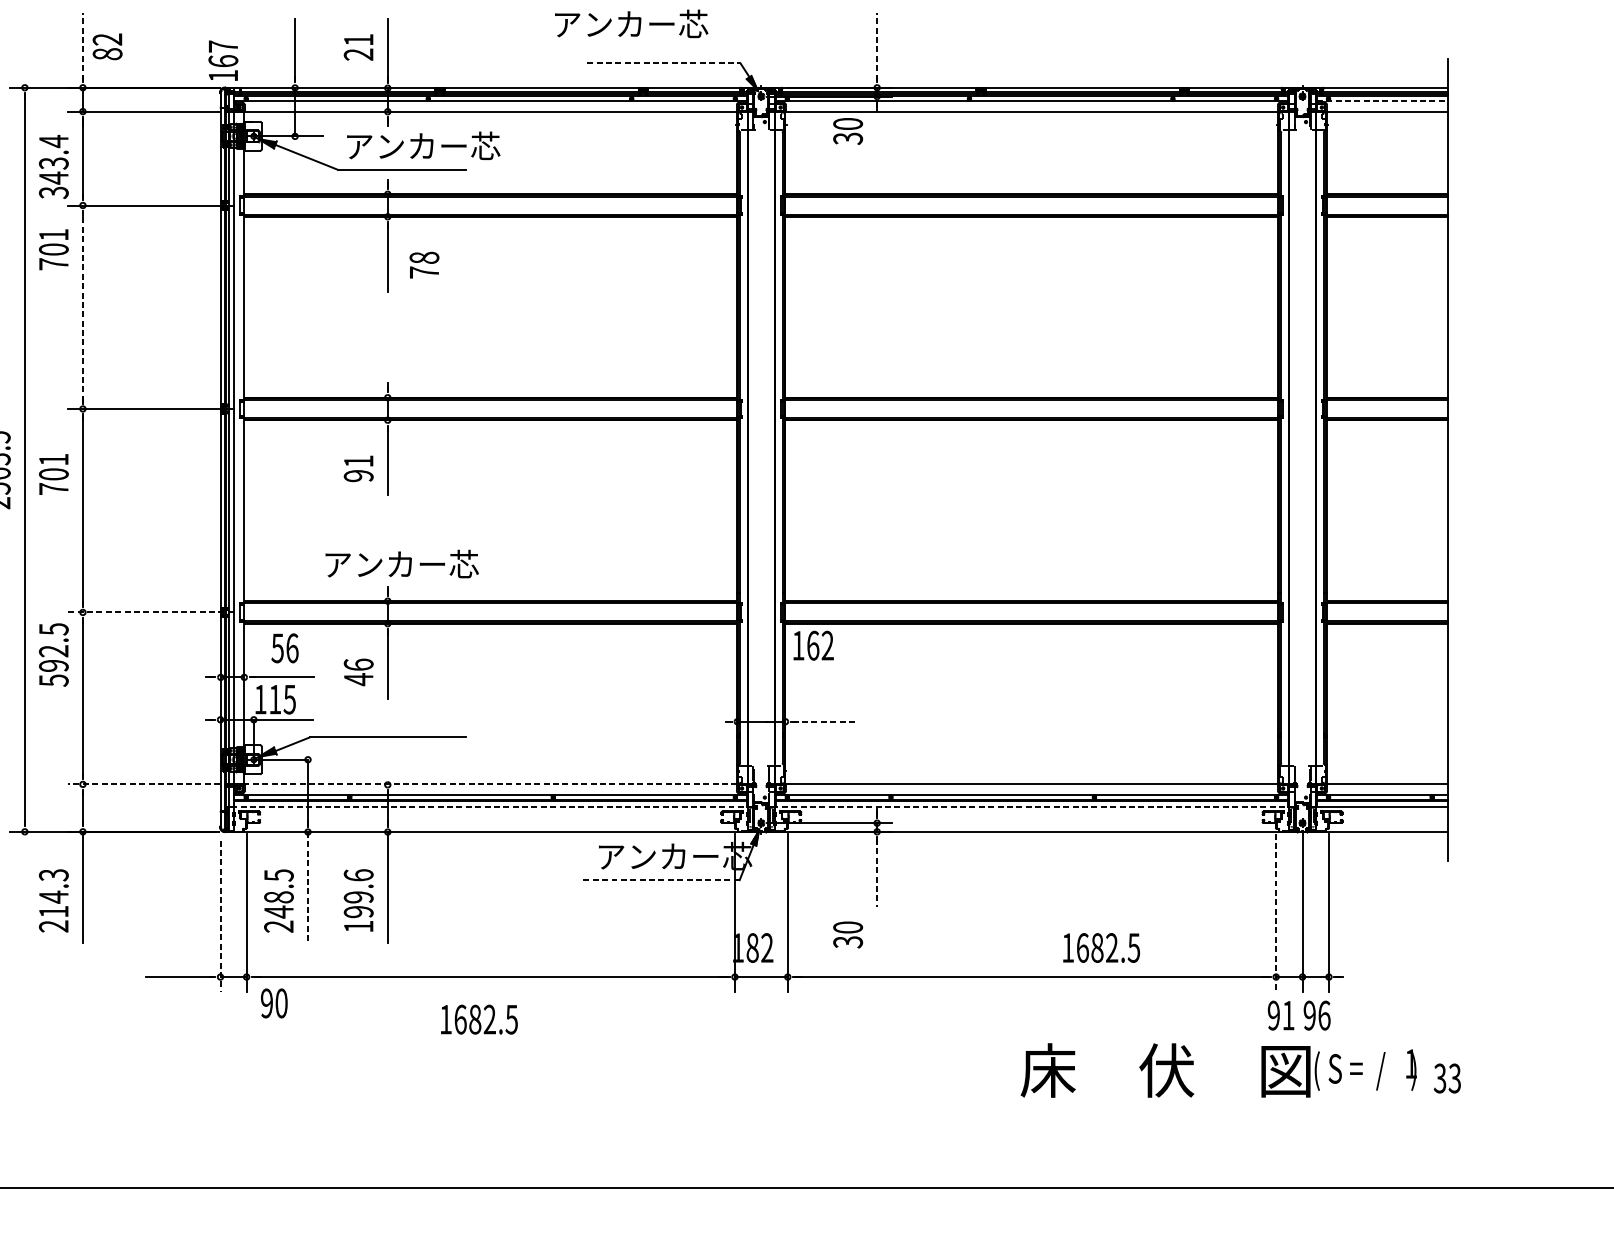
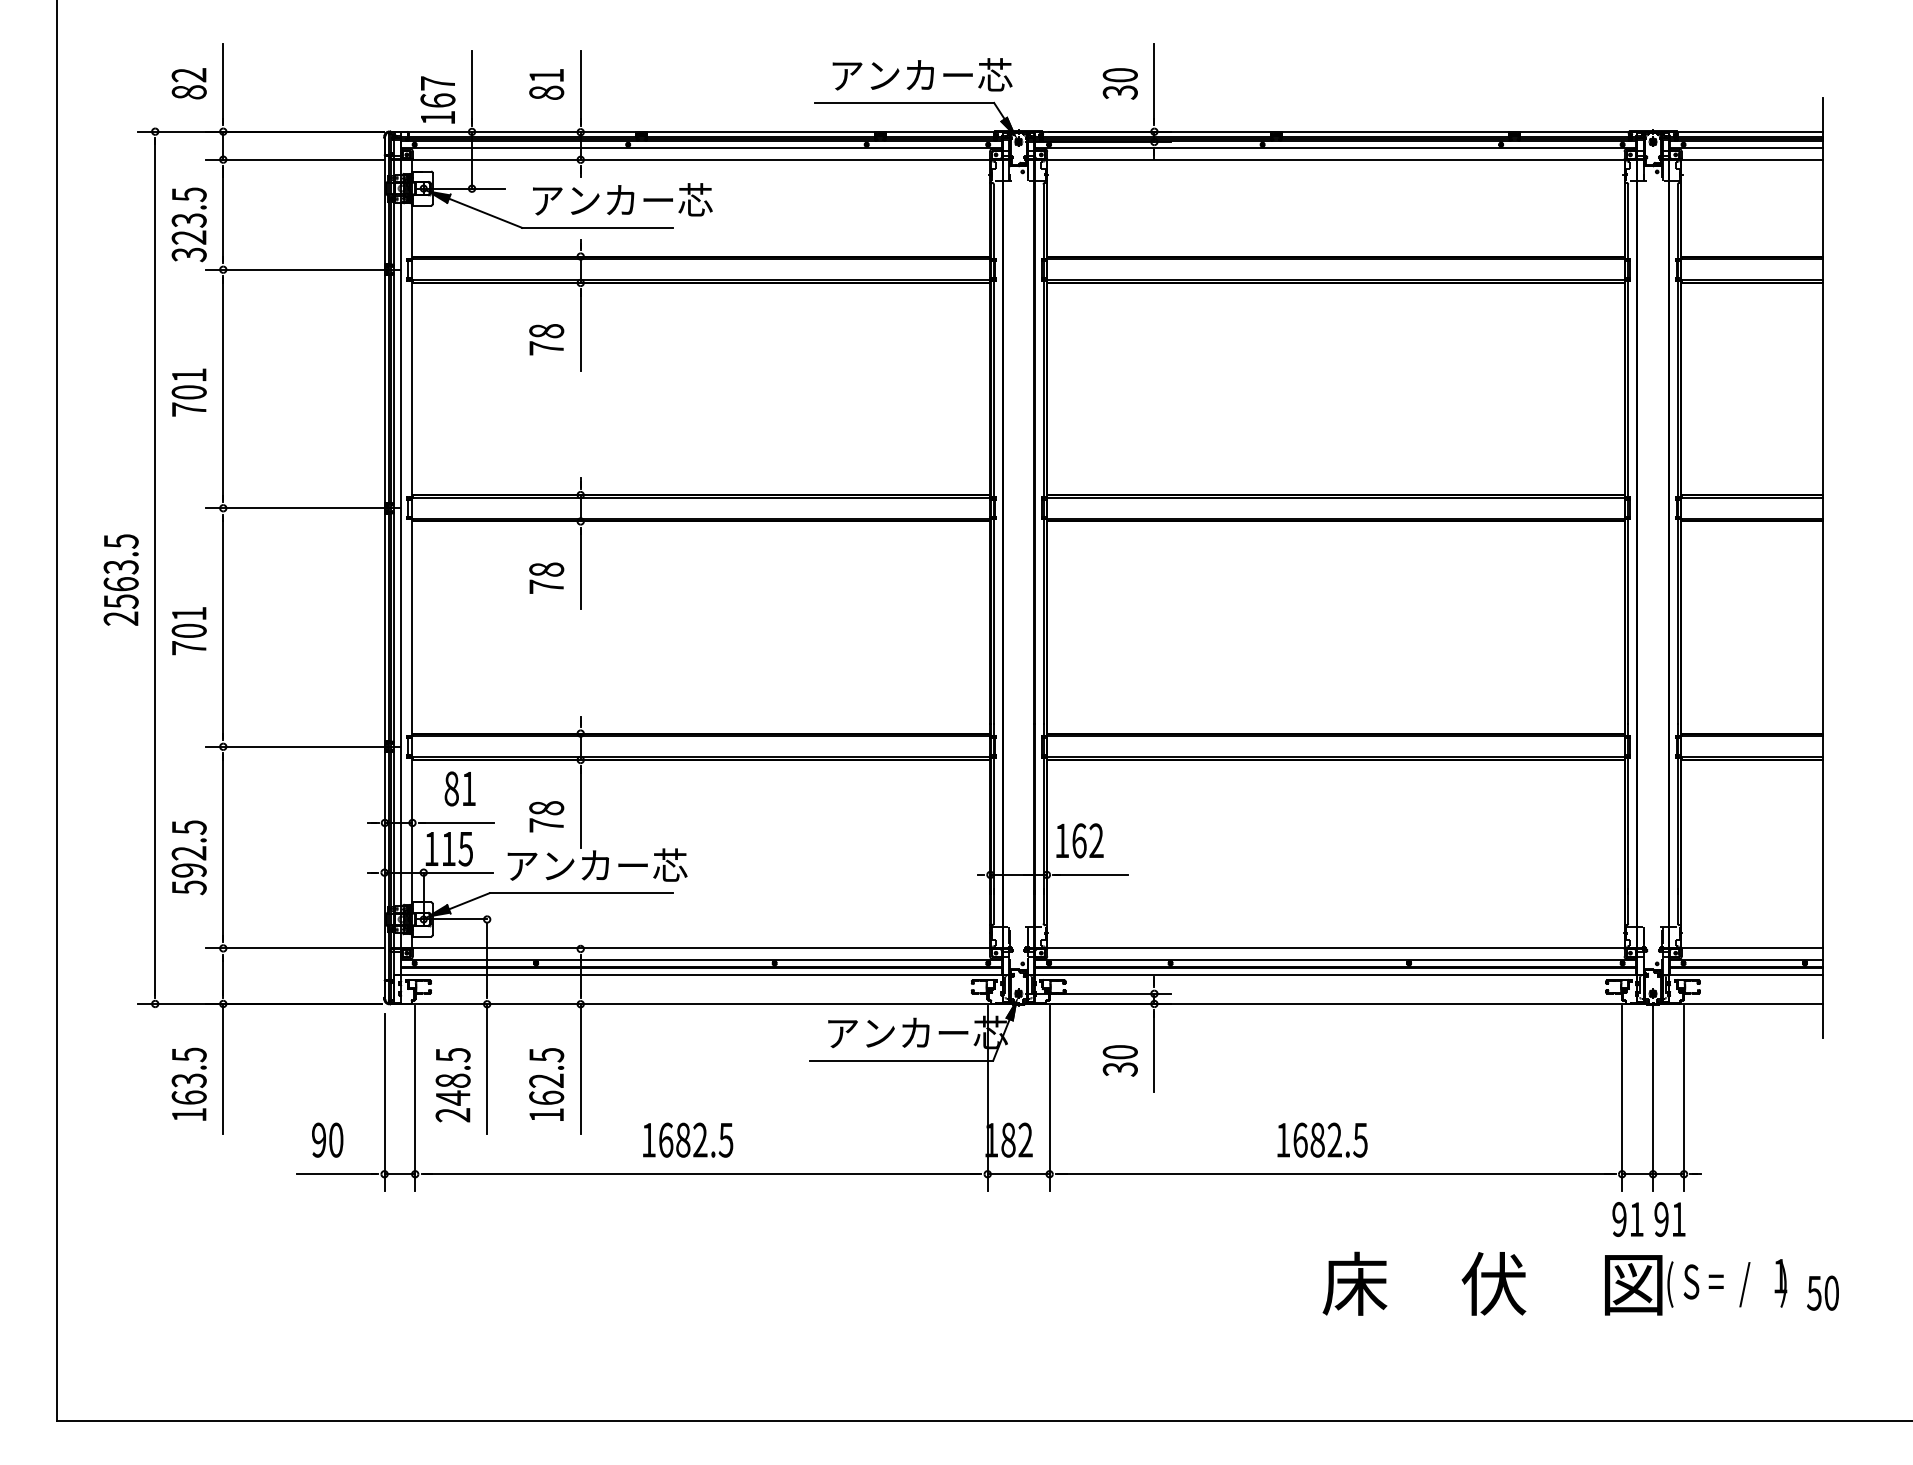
text: (631, 23) -> (922, 74), moved
line: (83, 46) -> (223, 83), dashed -> solid
text: (106, 46) -> (188, 83), moved
line: (877, 46) -> (1154, 83), dashed -> solid
text: (358, 54) -> (546, 92), 21 -> 81
text: (222, 60) -> (437, 99), moved
line: (663, 62) -> (904, 102), dashed -> solid
line: (1382, 101) -> (1746, 147), dashed -> solid
text: (847, 131) -> (1119, 83), moved
text: (53, 160) -> (188, 216), 343.4 -> 323.5
text: (53, 249) -> (188, 392), moved
text: (424, 265) -> (546, 339), moved
line: (83, 307) -> (223, 389), dashed -> solid
text: (358, 468) -> (546, 577), 91 -> 78
text: (53, 474) -> (188, 631), moved
text: (402, 563) -> (597, 864), moved
line: (151, 612) -> (303, 746), dashed -> solid
text: (813, 645) -> (1079, 840), moved
text: (285, 648) -> (460, 788), 56 -> 81
text: (53, 654) -> (188, 857), moved
text: (358, 672) -> (546, 817), 46 -> 78
line: (824, 721) -> (1092, 874), dashed -> solid
line: (144, 784) -> (295, 948), dashed -> solid
line: (490, 784) -> (701, 948), dashed -> solid
line: (490, 807) -> (701, 975), dashed -> solid
line: (1031, 807) -> (1335, 975), dashed -> solid
line: (877, 873) -> (1154, 1052), dashed -> solid
line: (661, 880) -> (901, 1060), dashed -> solid
line: (308, 887) -> (487, 1069), dashed -> solid
text: (358, 893) -> (546, 1076), 199.6 -> 162.5
text: (53, 900) -> (188, 1084), 214.3 -> 163.5
line: (1276, 912) -> (1622, 1098), dashed -> solid
line: (220, 916) -> (384, 1103), dashed -> solid
text: (847, 934) -> (1119, 1060), moved
text: (1101, 947) -> (1322, 1139), moved
text: (274, 1002) -> (327, 1139), moved
text: (1325, 1015) -> (1679, 1219), 96 -> 91
text: (479, 1019) -> (688, 1139), moved
text: (1447, 1077) -> (1822, 1292), 33 -> 50

